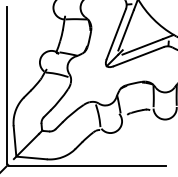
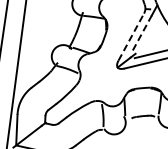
line: (126, 30) -> (141, 34), solid -> dashed
line: (116, 34) -> (131, 37), solid -> dashed

